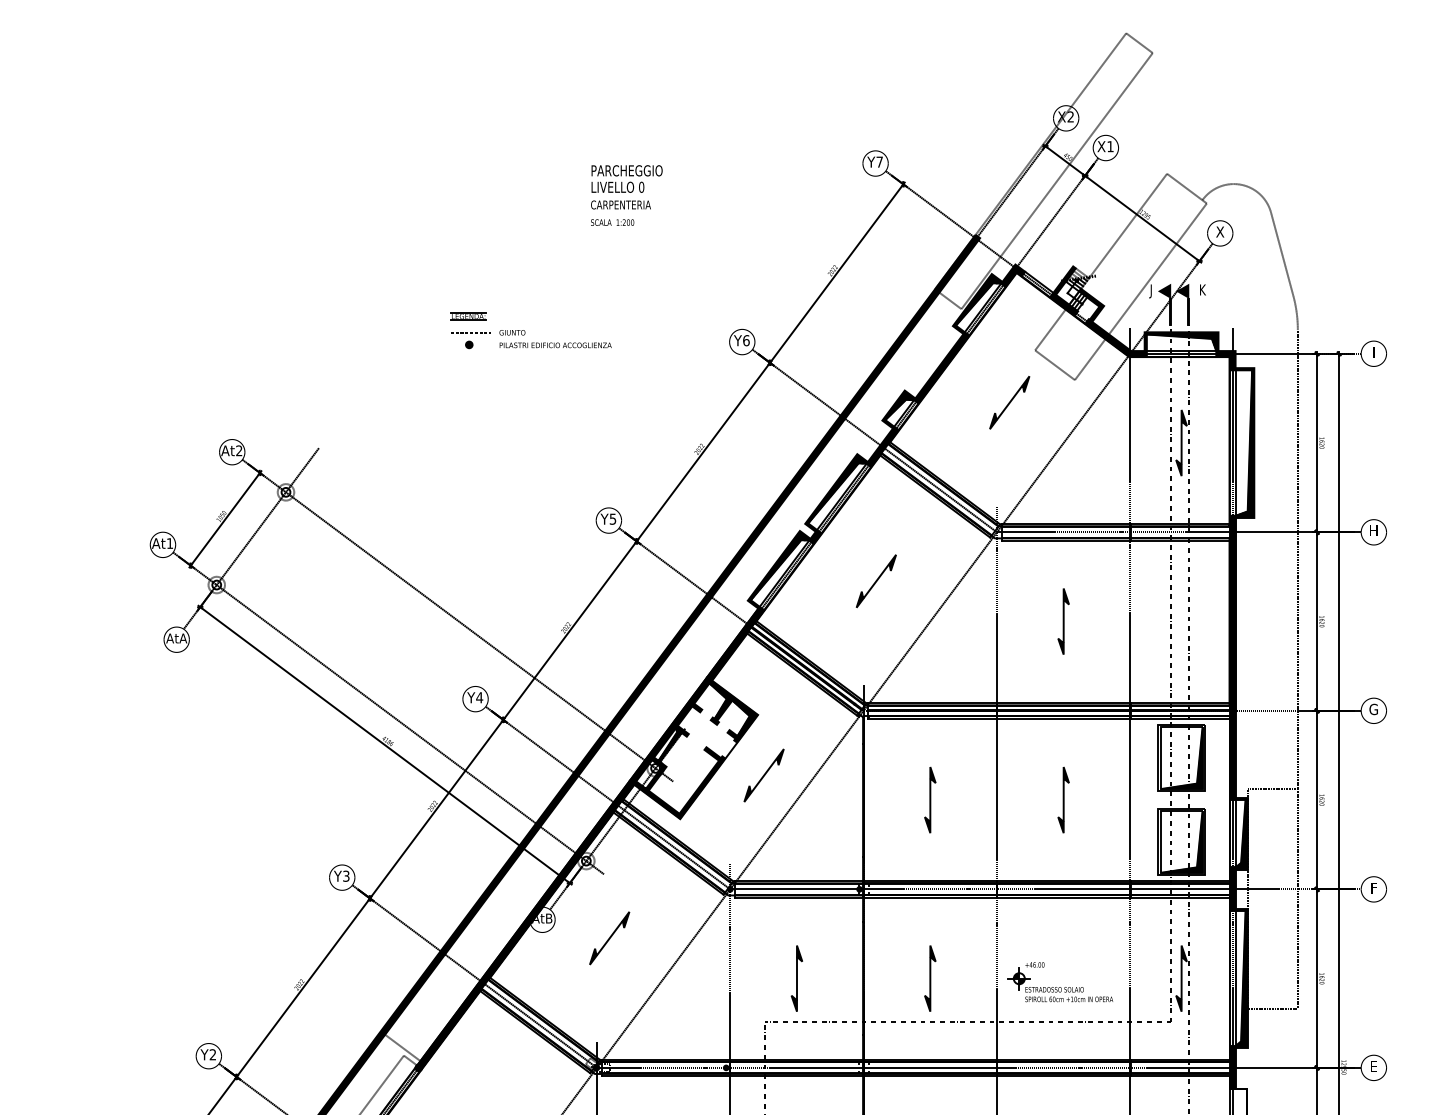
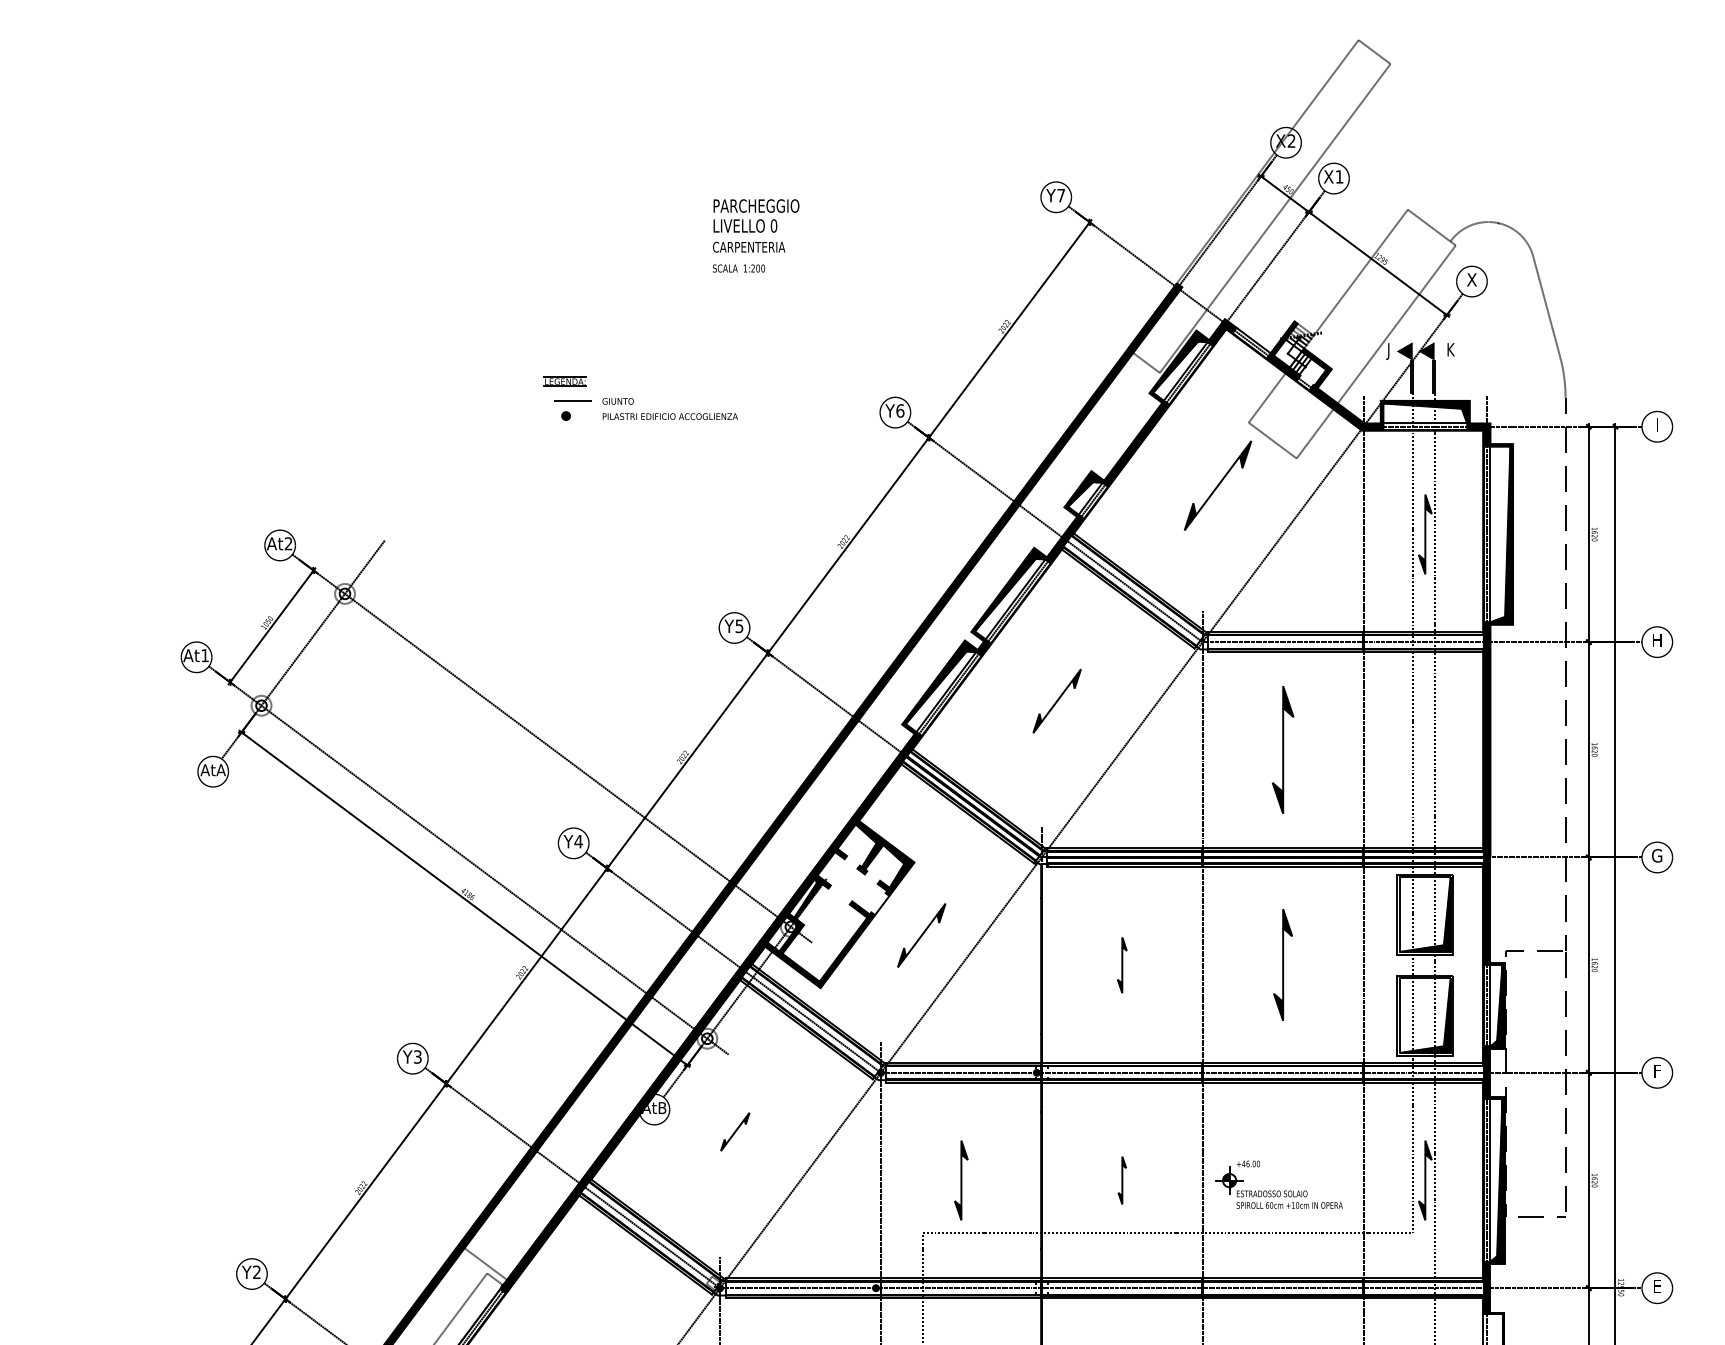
part: (1009, 402) -> (1217, 485), size x1.4
part: (1063, 621) -> (1282, 749), size x1.6
part: (930, 800) -> (1122, 965), size x0.7
part: (1063, 800) -> (1282, 965), size x1.4
part: (608, 938) -> (734, 1131), size x0.6
part: (930, 978) -> (1122, 1180), size x0.6

